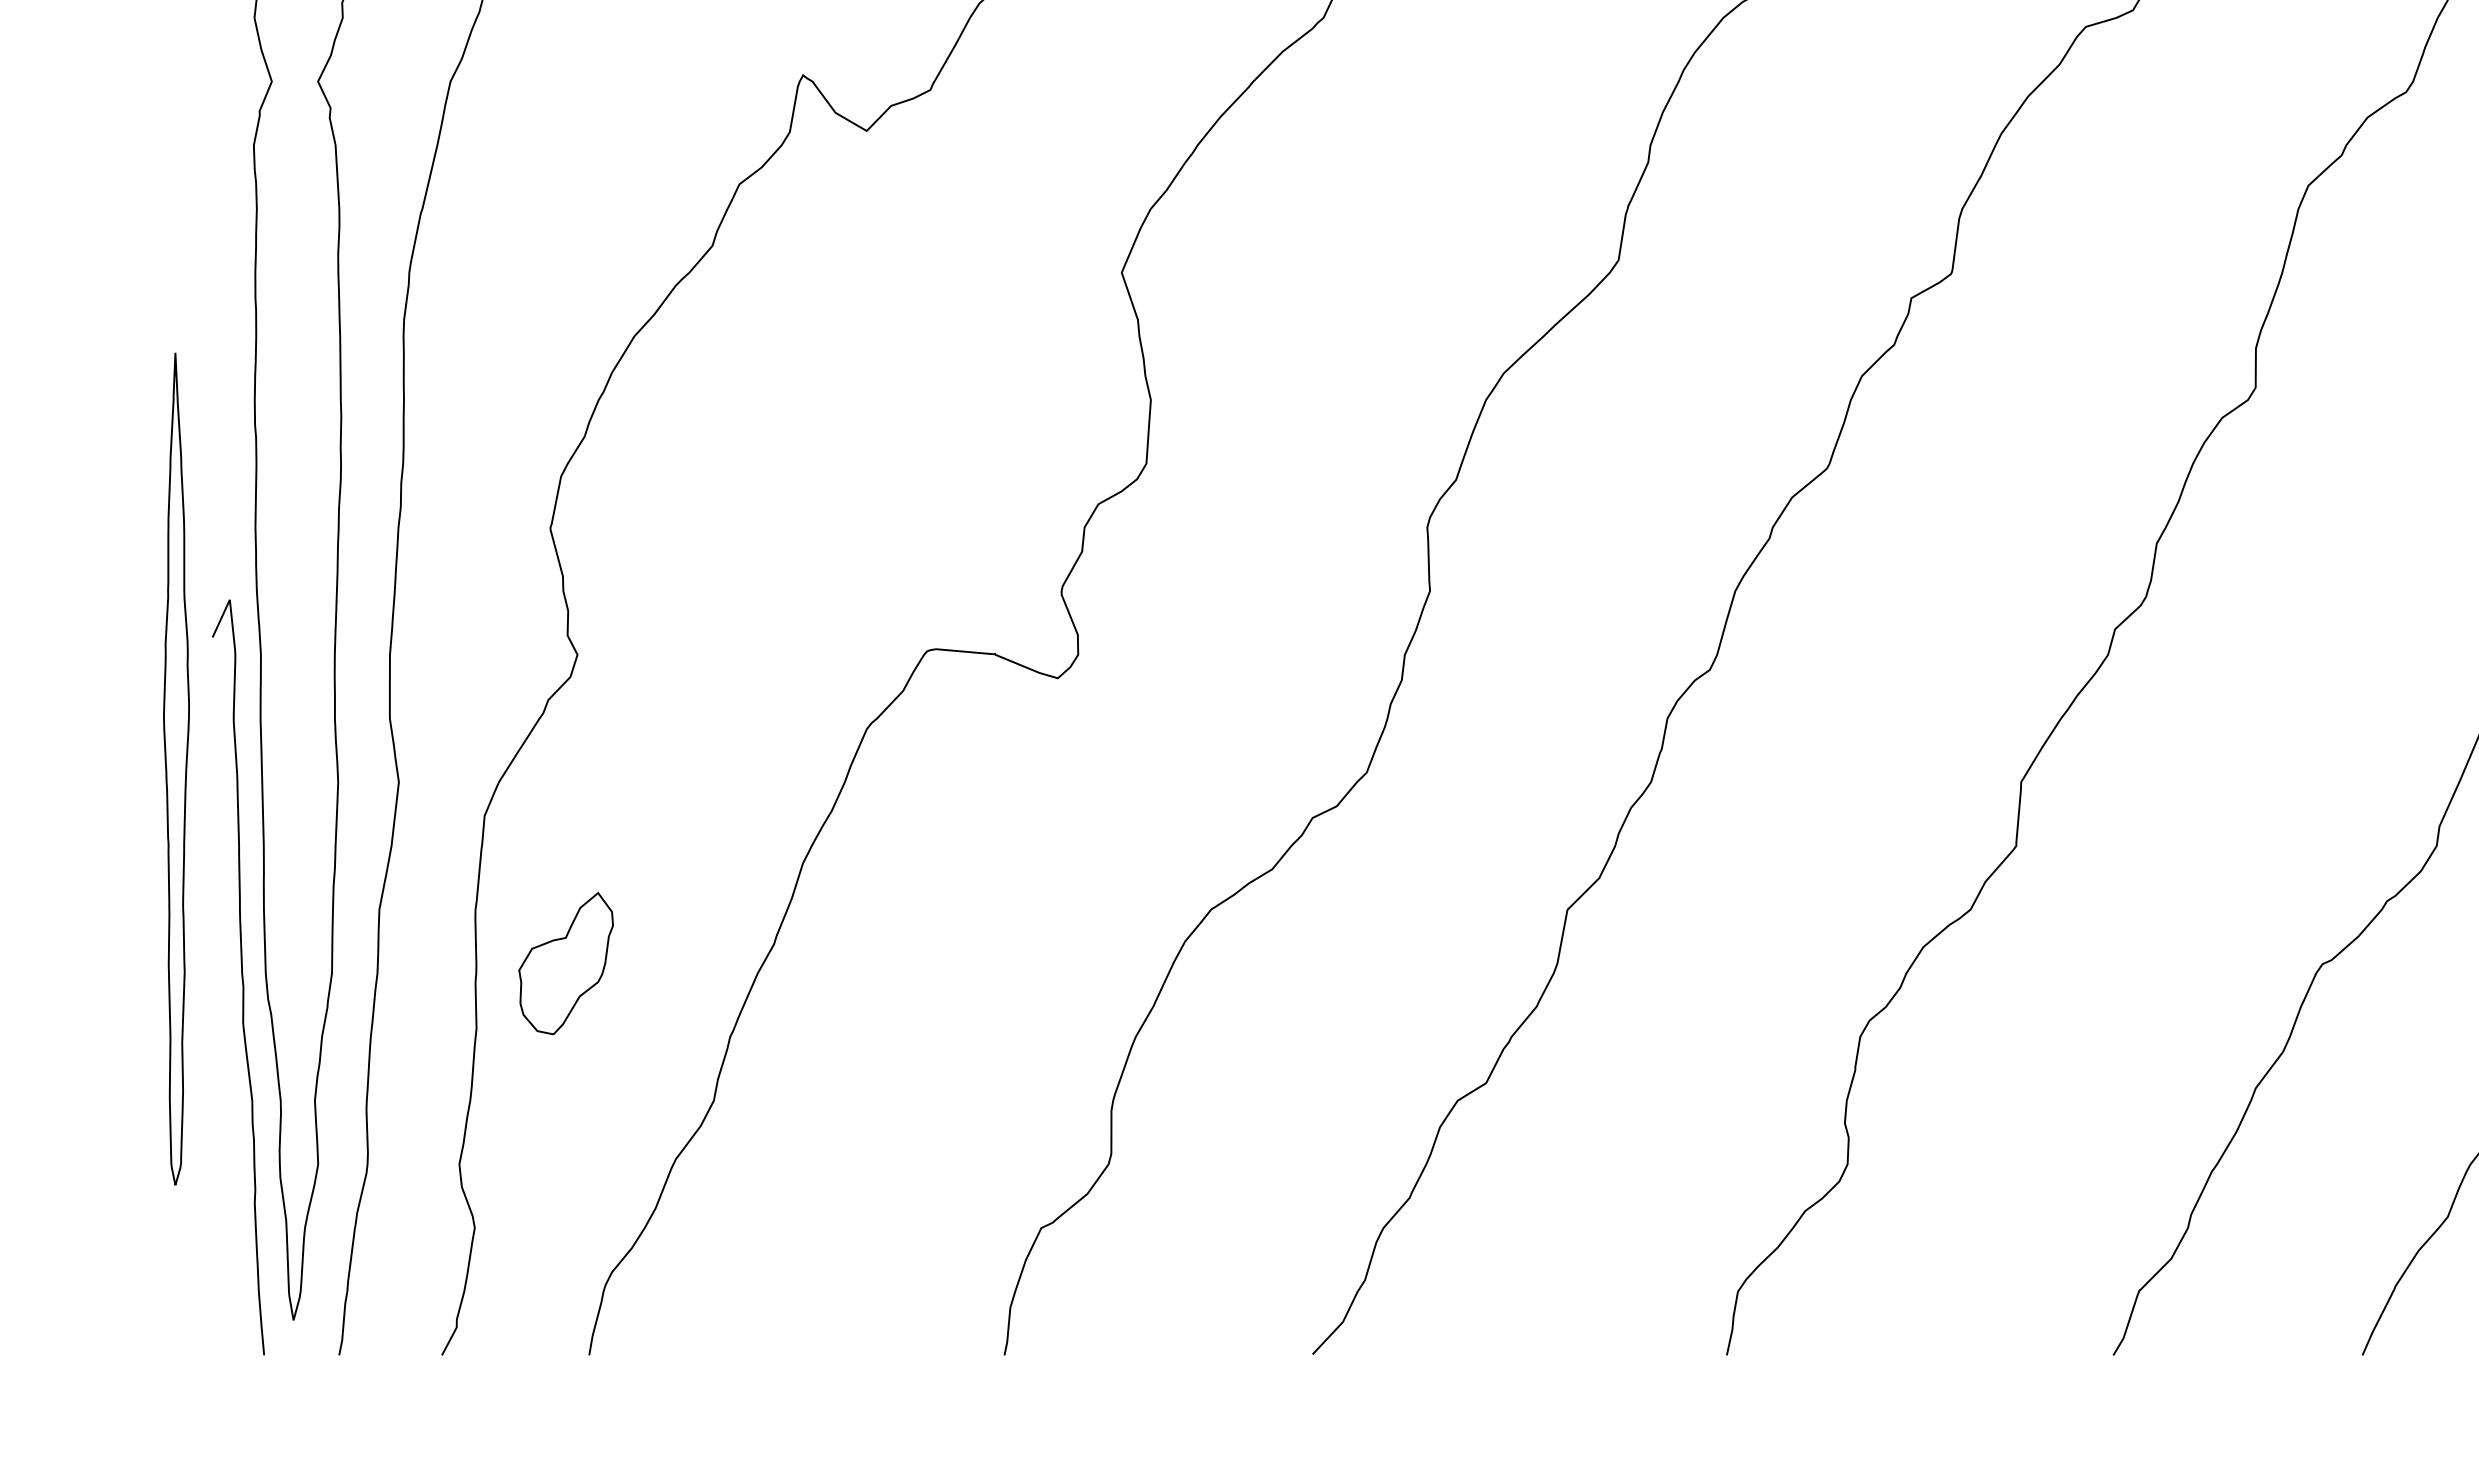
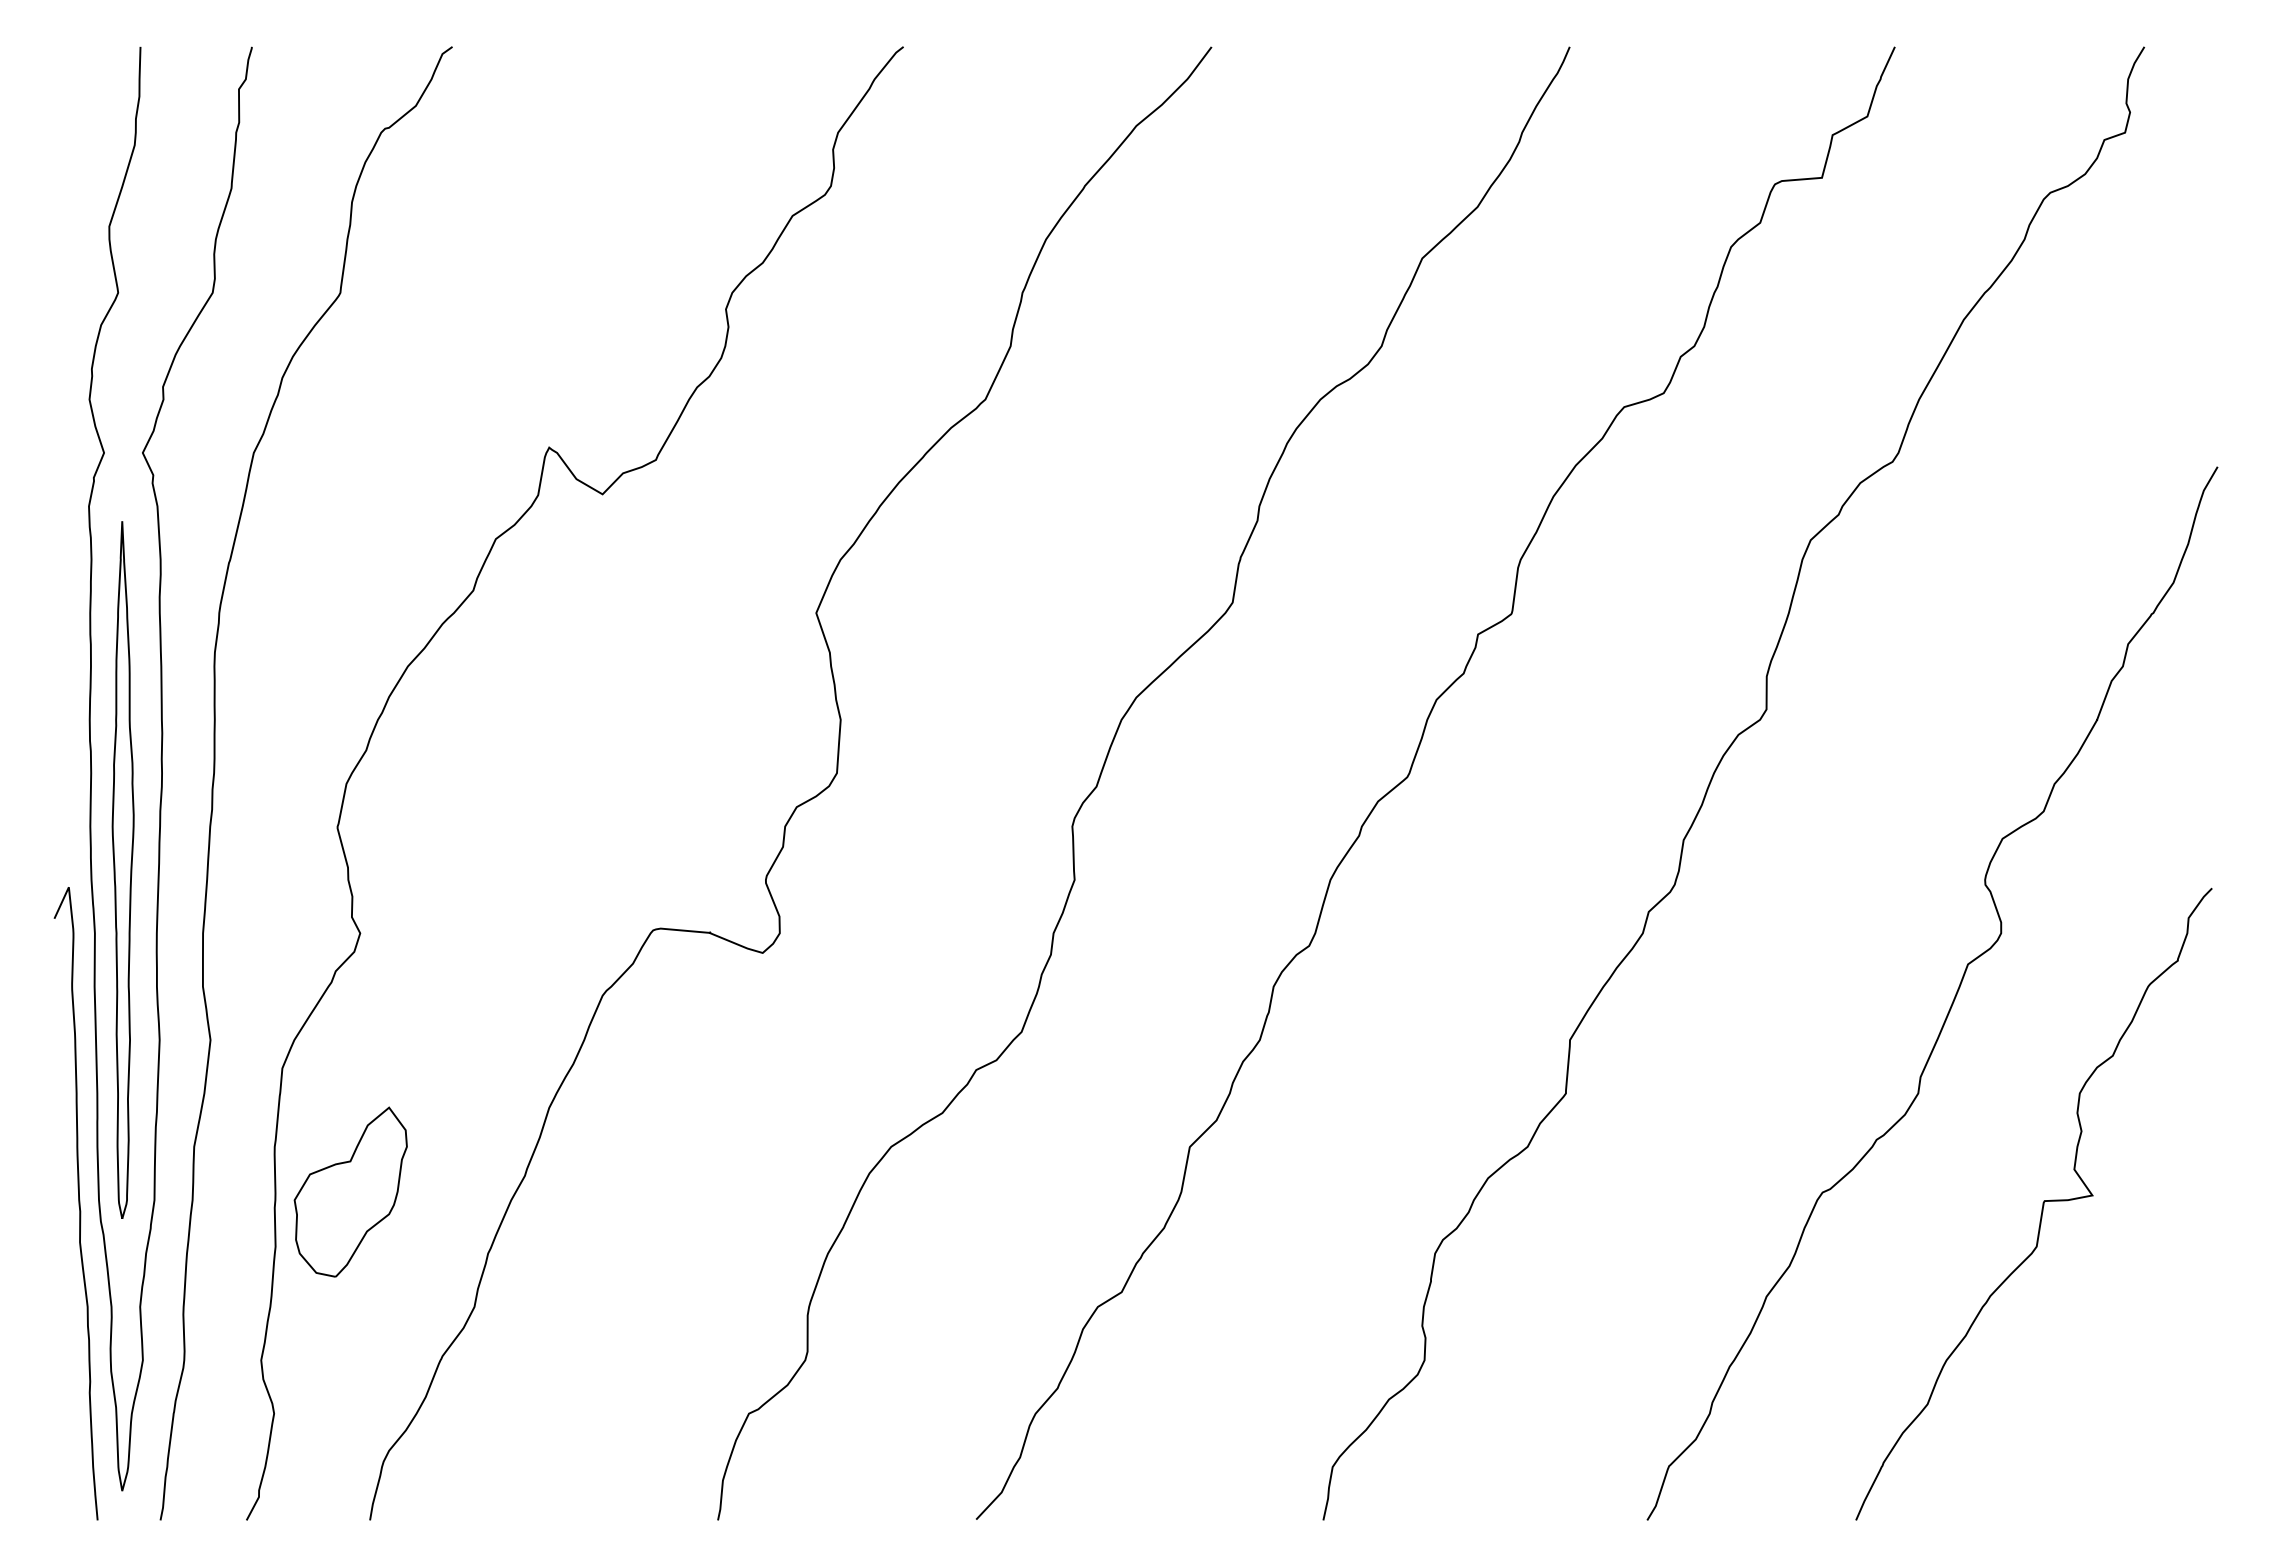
part: (175, 768) -> (122, 869), moved
part: (565, 962) -> (350, 1191), size x1.43

